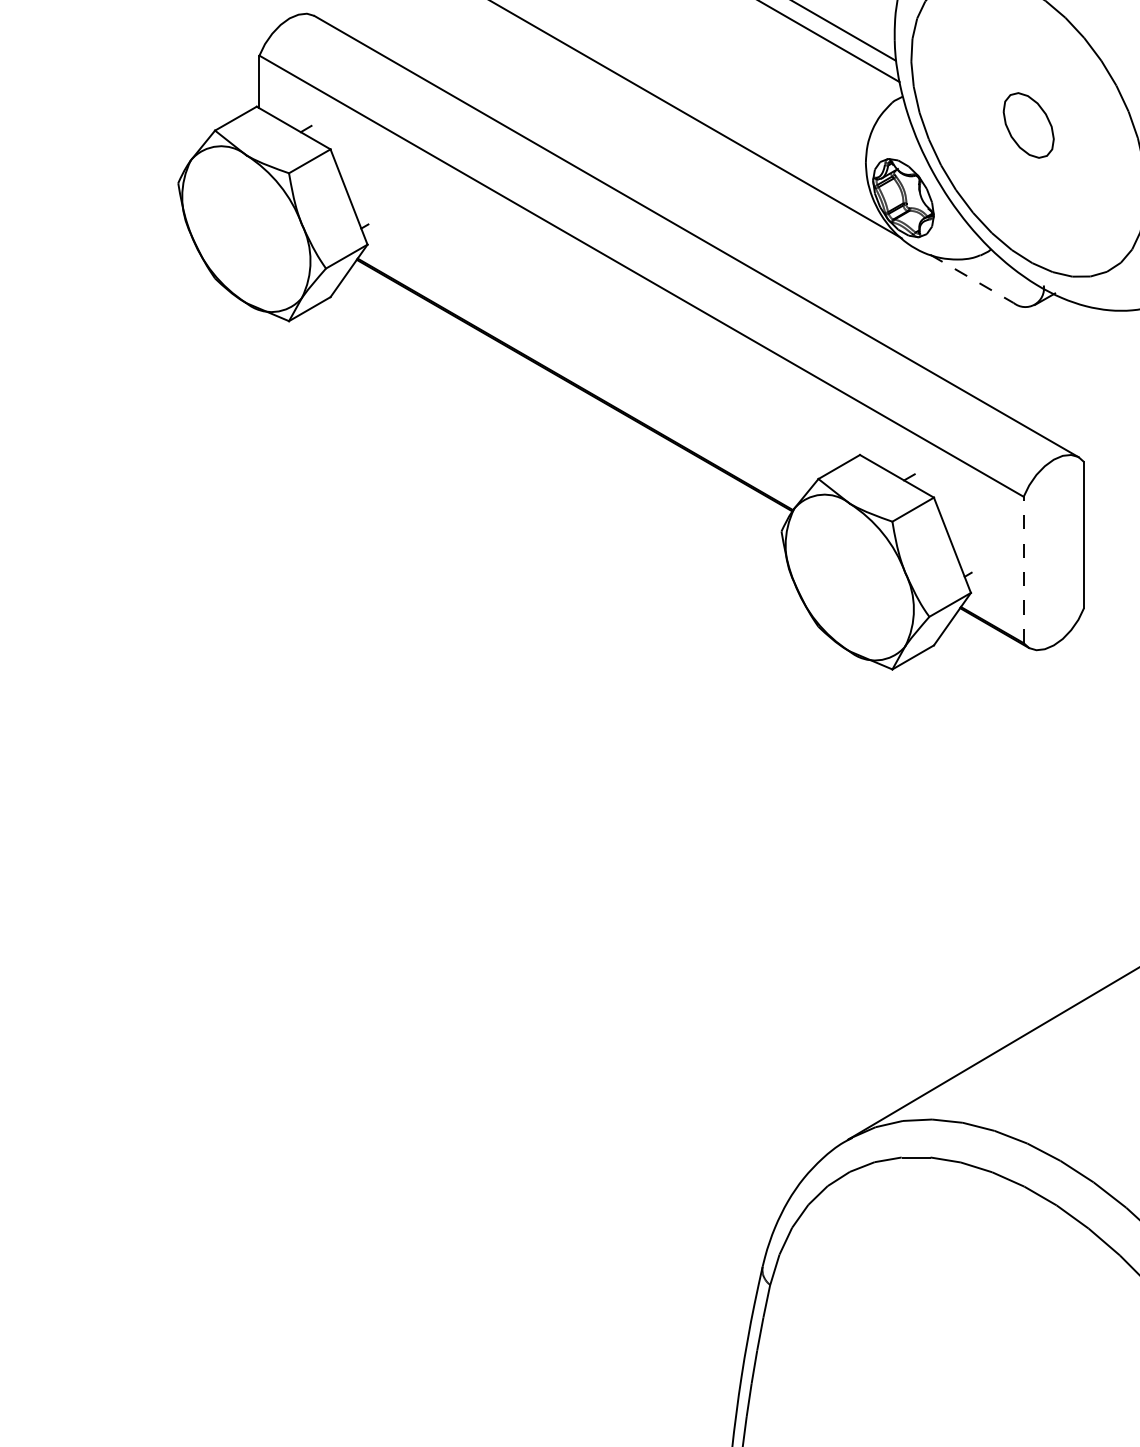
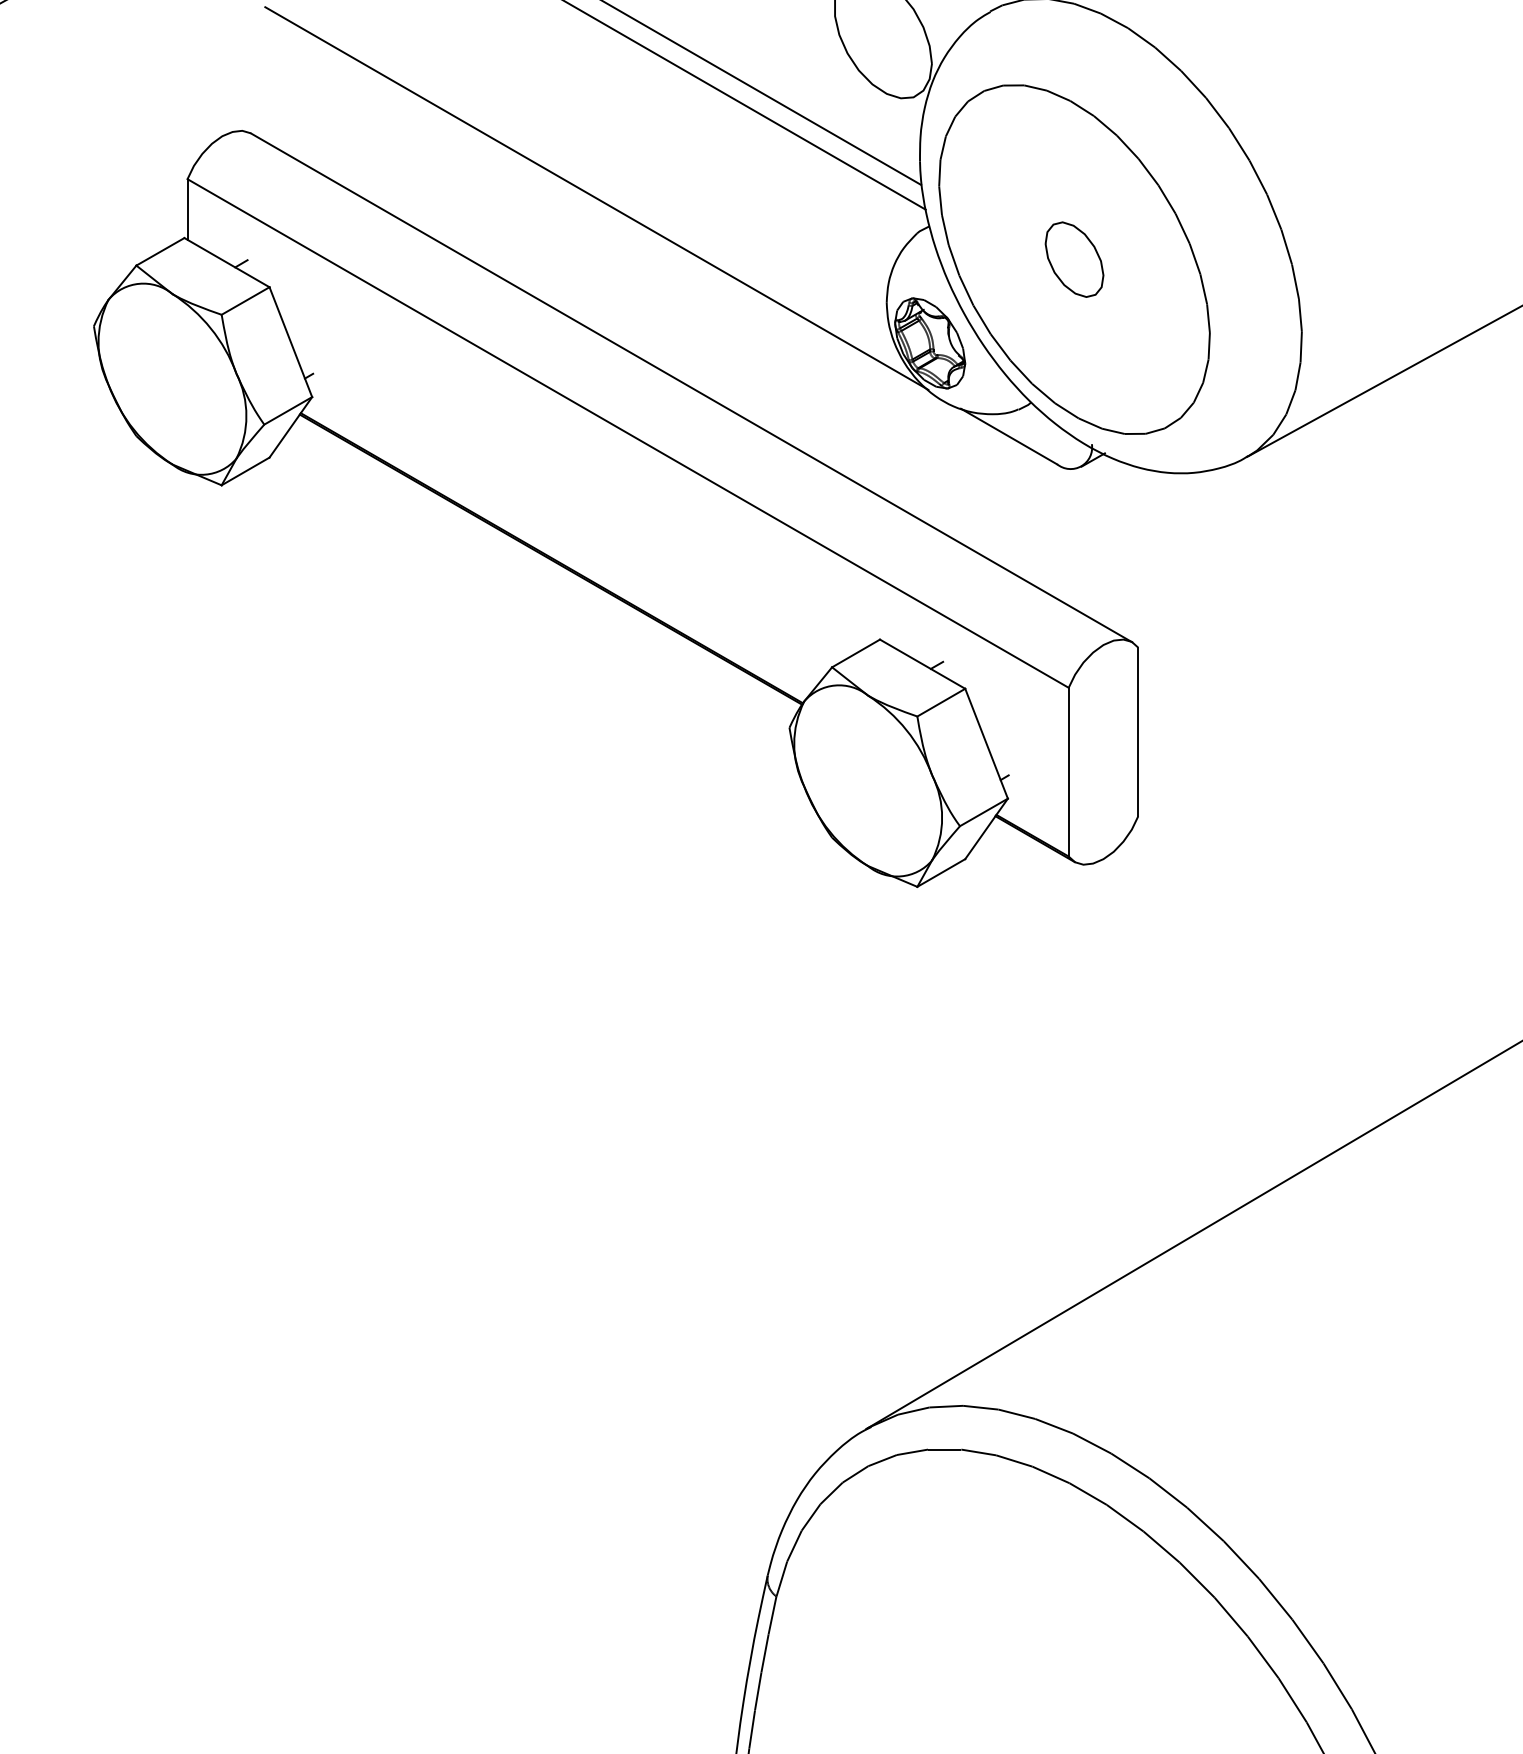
line: (972, 278) -> (1009, 436), dashed -> solid
line: (1023, 569) -> (1068, 771), dashed -> solid

